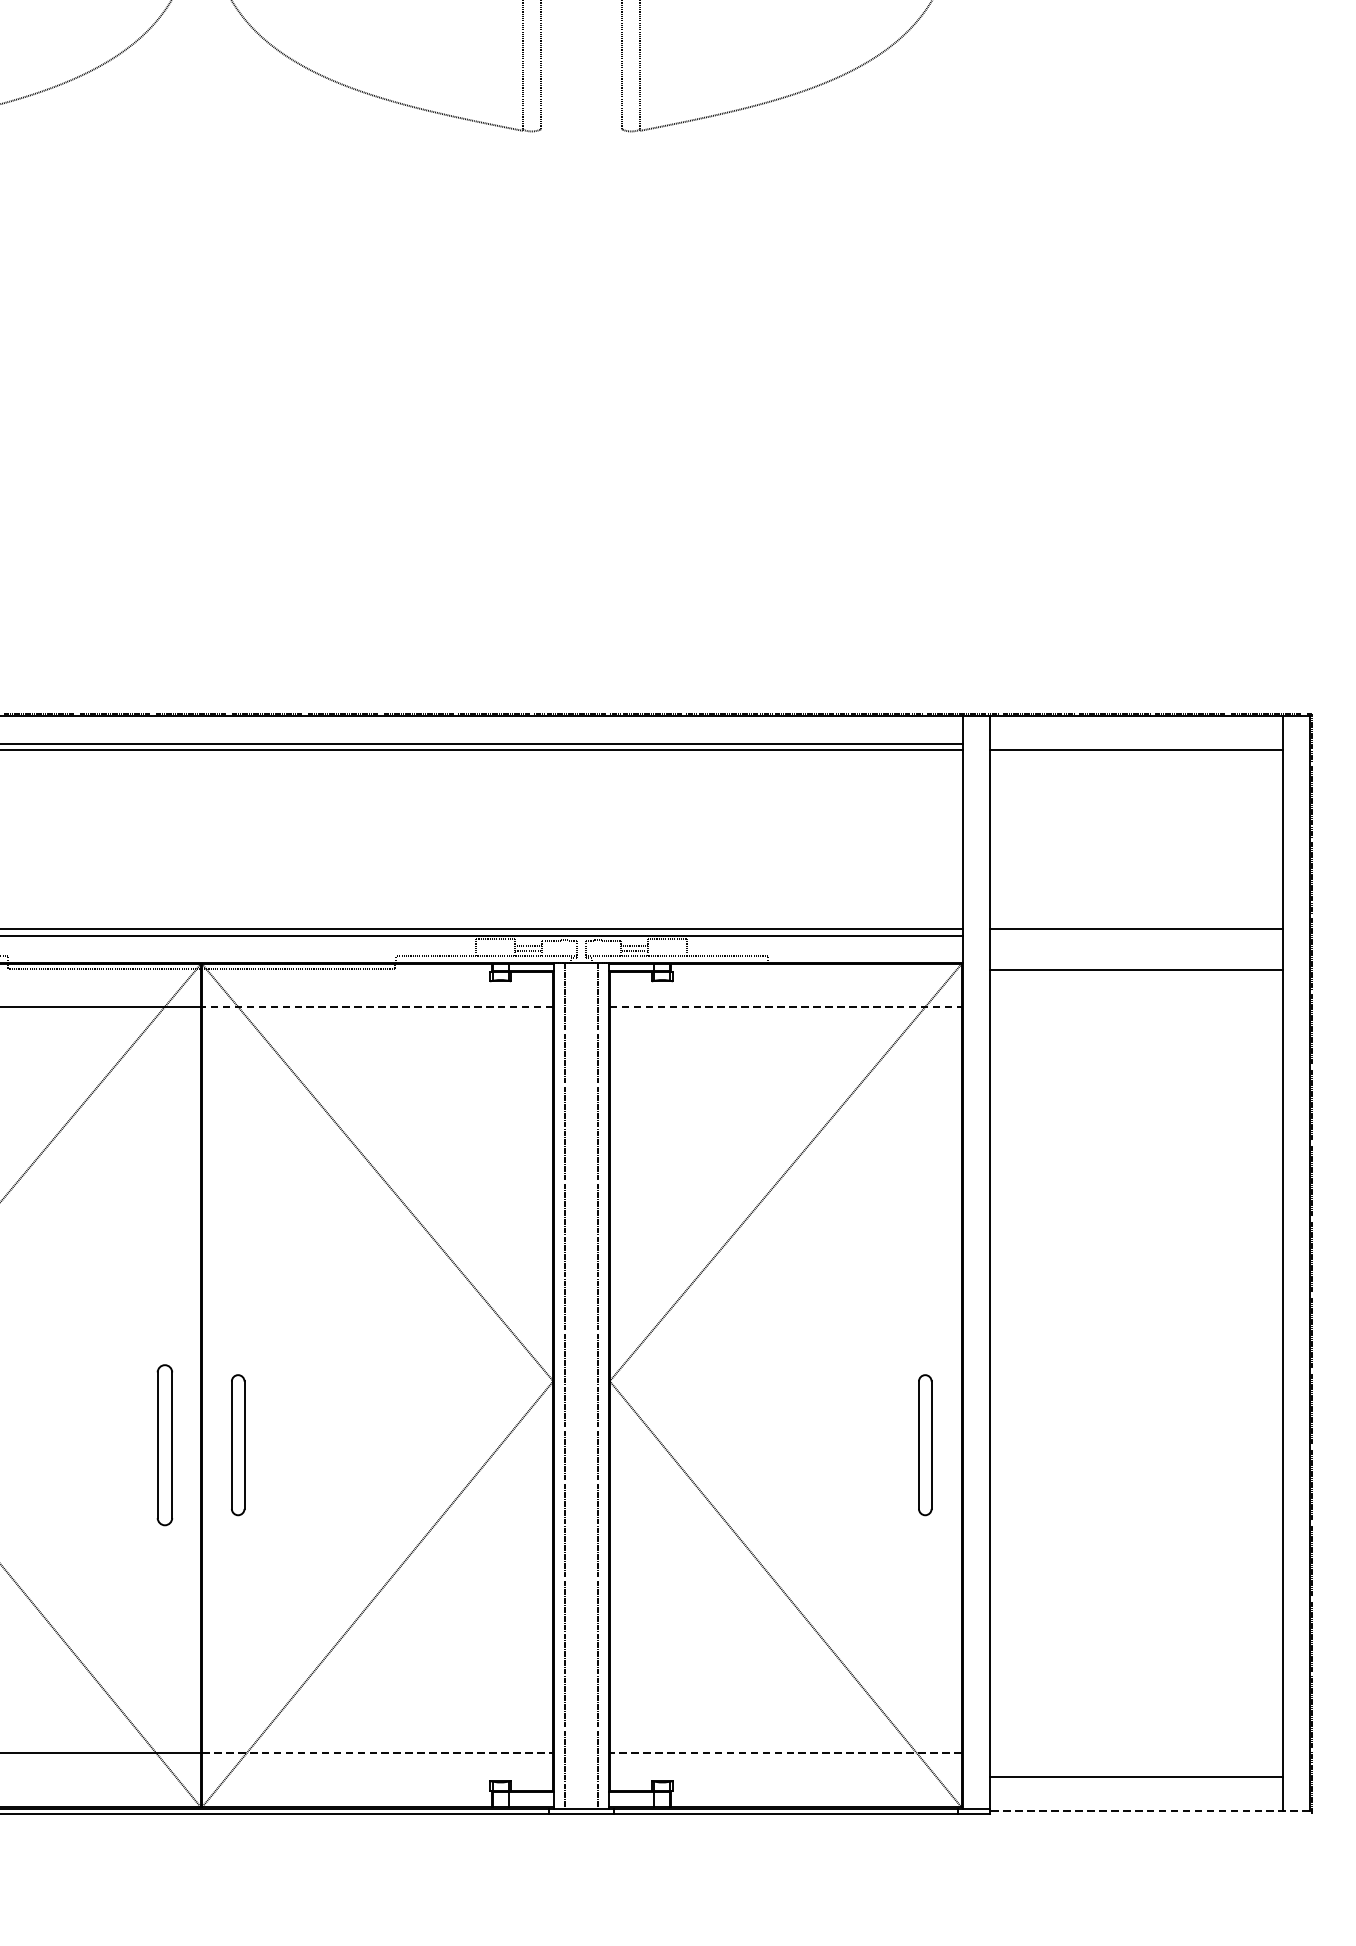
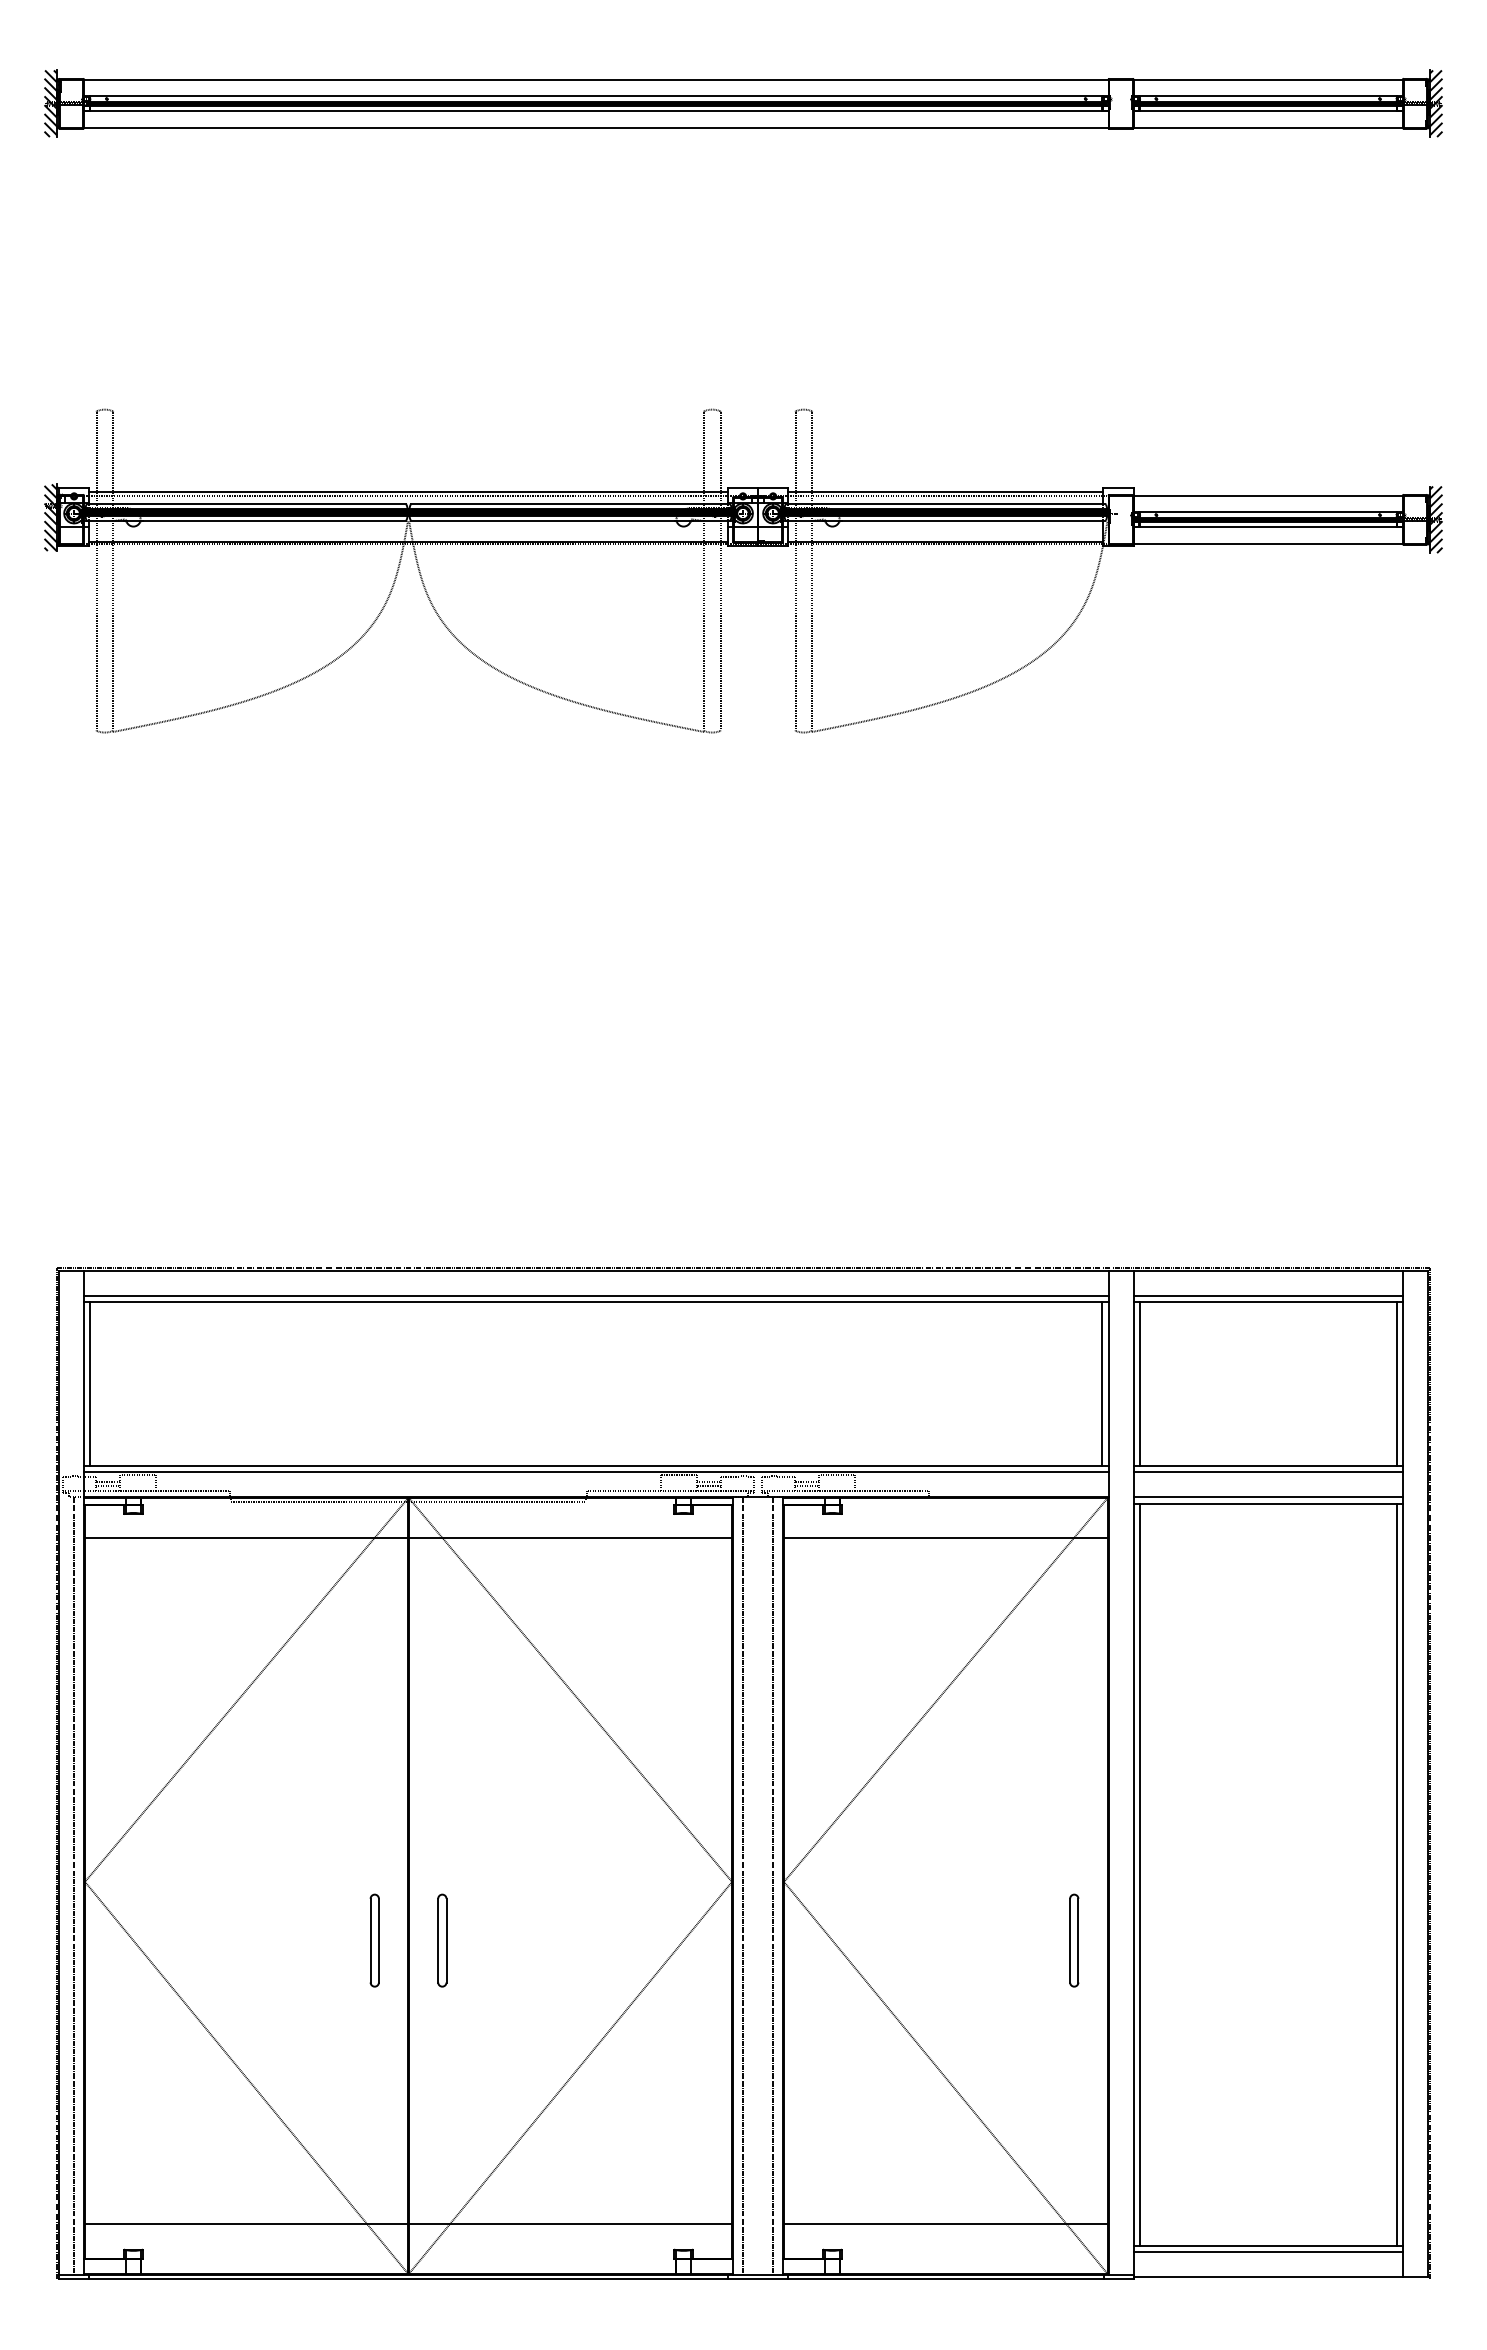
line: (1135, 743) -> (1267, 1295), added
line: (956, 839) -> (1102, 1383), added
line: (996, 839) -> (1139, 1383), added
line: (1275, 839) -> (1396, 1383), added
line: (1135, 936) -> (1267, 1472), added
line: (1135, 963) -> (1267, 1497), added
line: (377, 1006) -> (570, 1537), dashed -> solid
line: (785, 1006) -> (945, 1537), dashed -> solid
line: (996, 1373) -> (1139, 1874), added
line: (1275, 1373) -> (1396, 1874), added
part: (164, 1444) -> (374, 1940), size x0.62
part: (238, 1444) -> (442, 1940), size x0.71
part: (925, 1444) -> (1074, 1940), size x0.71
line: (377, 1752) -> (570, 2223), dashed -> solid
line: (785, 1752) -> (945, 2223), dashed -> solid
line: (1135, 1784) -> (1267, 2252), added
line: (1149, 1811) -> (1280, 2277), dashed -> solid

